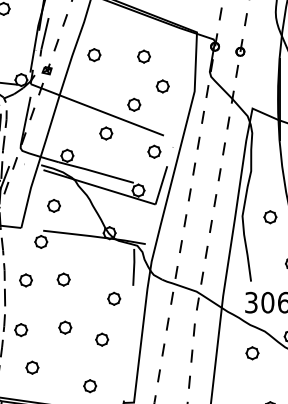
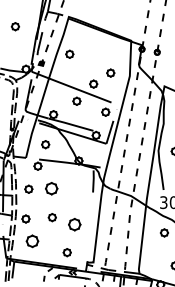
part: (143, 55) -> (99, 54), removed
part: (62, 279) -> (50, 188), size x1.6
part: (113, 297) -> (81, 199), removed
part: (100, 339) -> (73, 224), size x1.6
part: (32, 367) -> (32, 241), size x1.6

